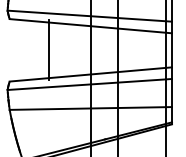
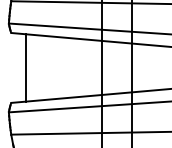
line: (48, 50) -> (25, 68), moved

